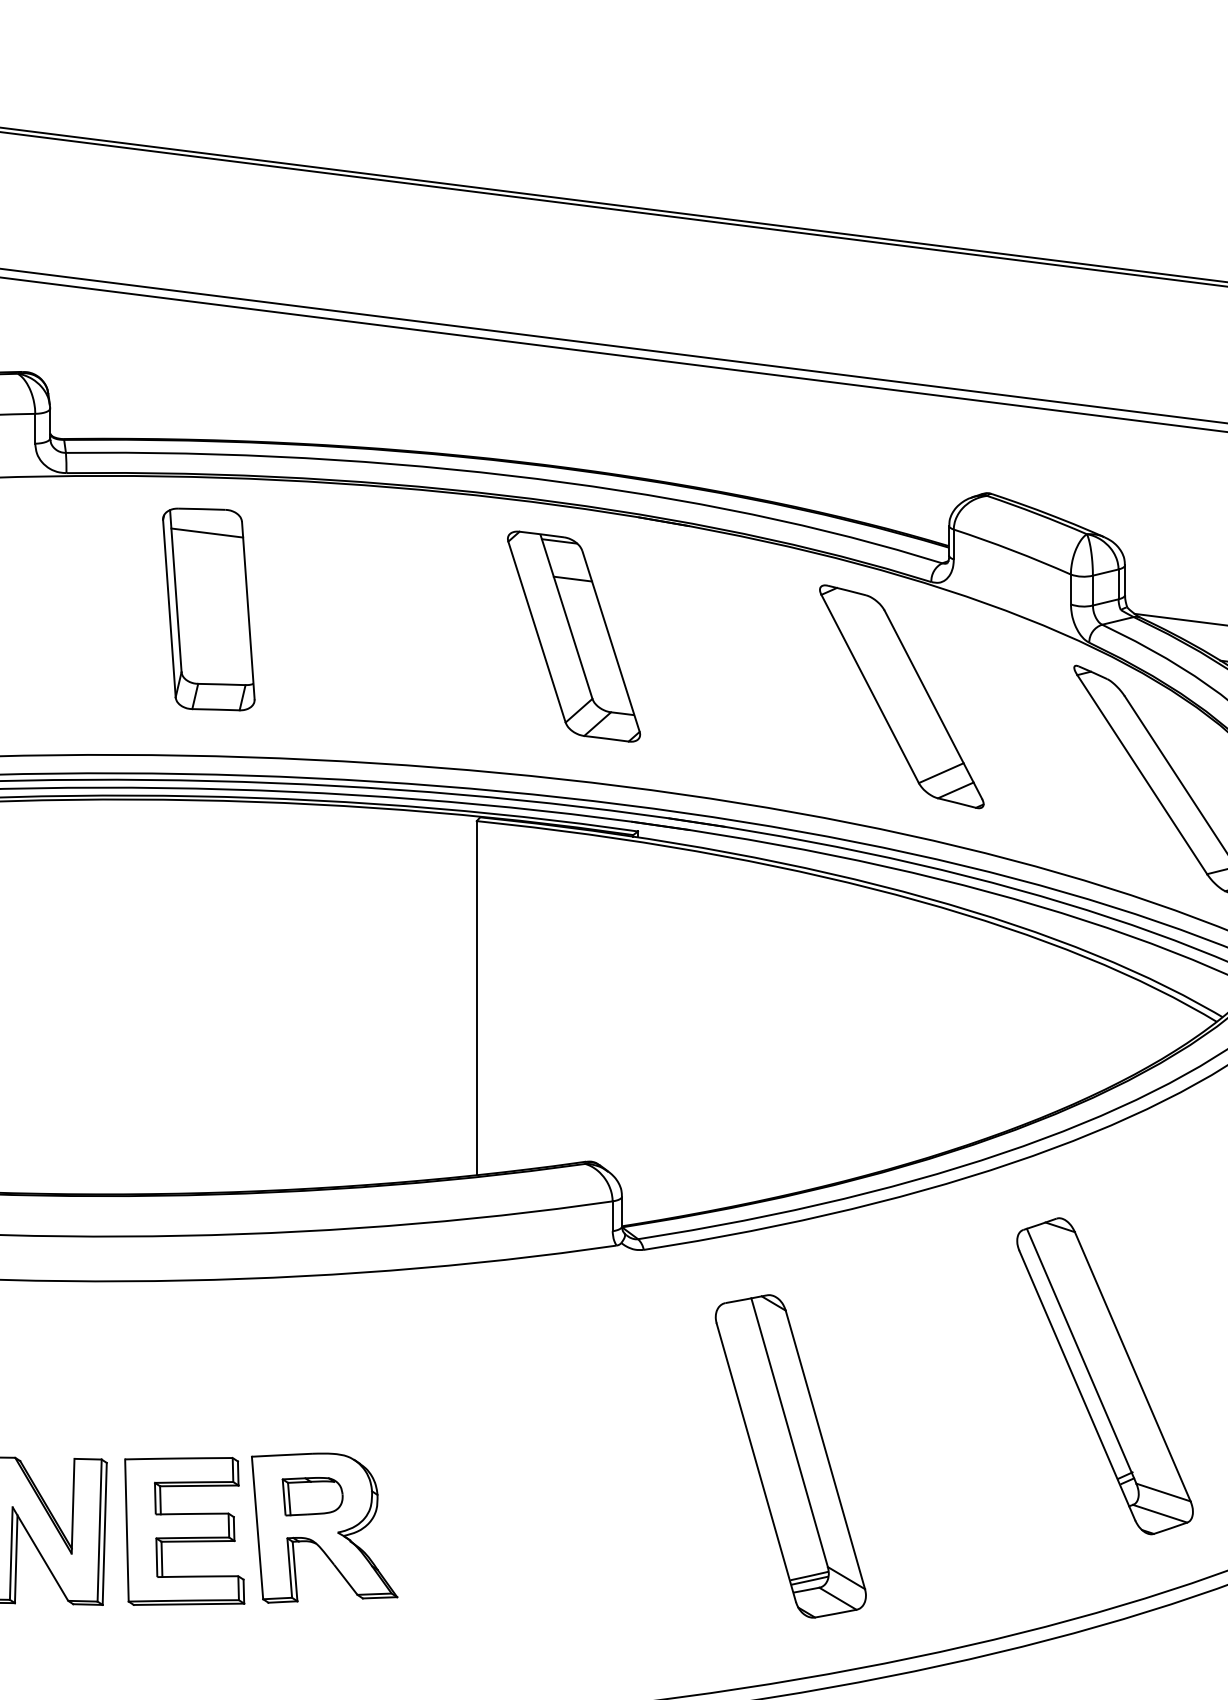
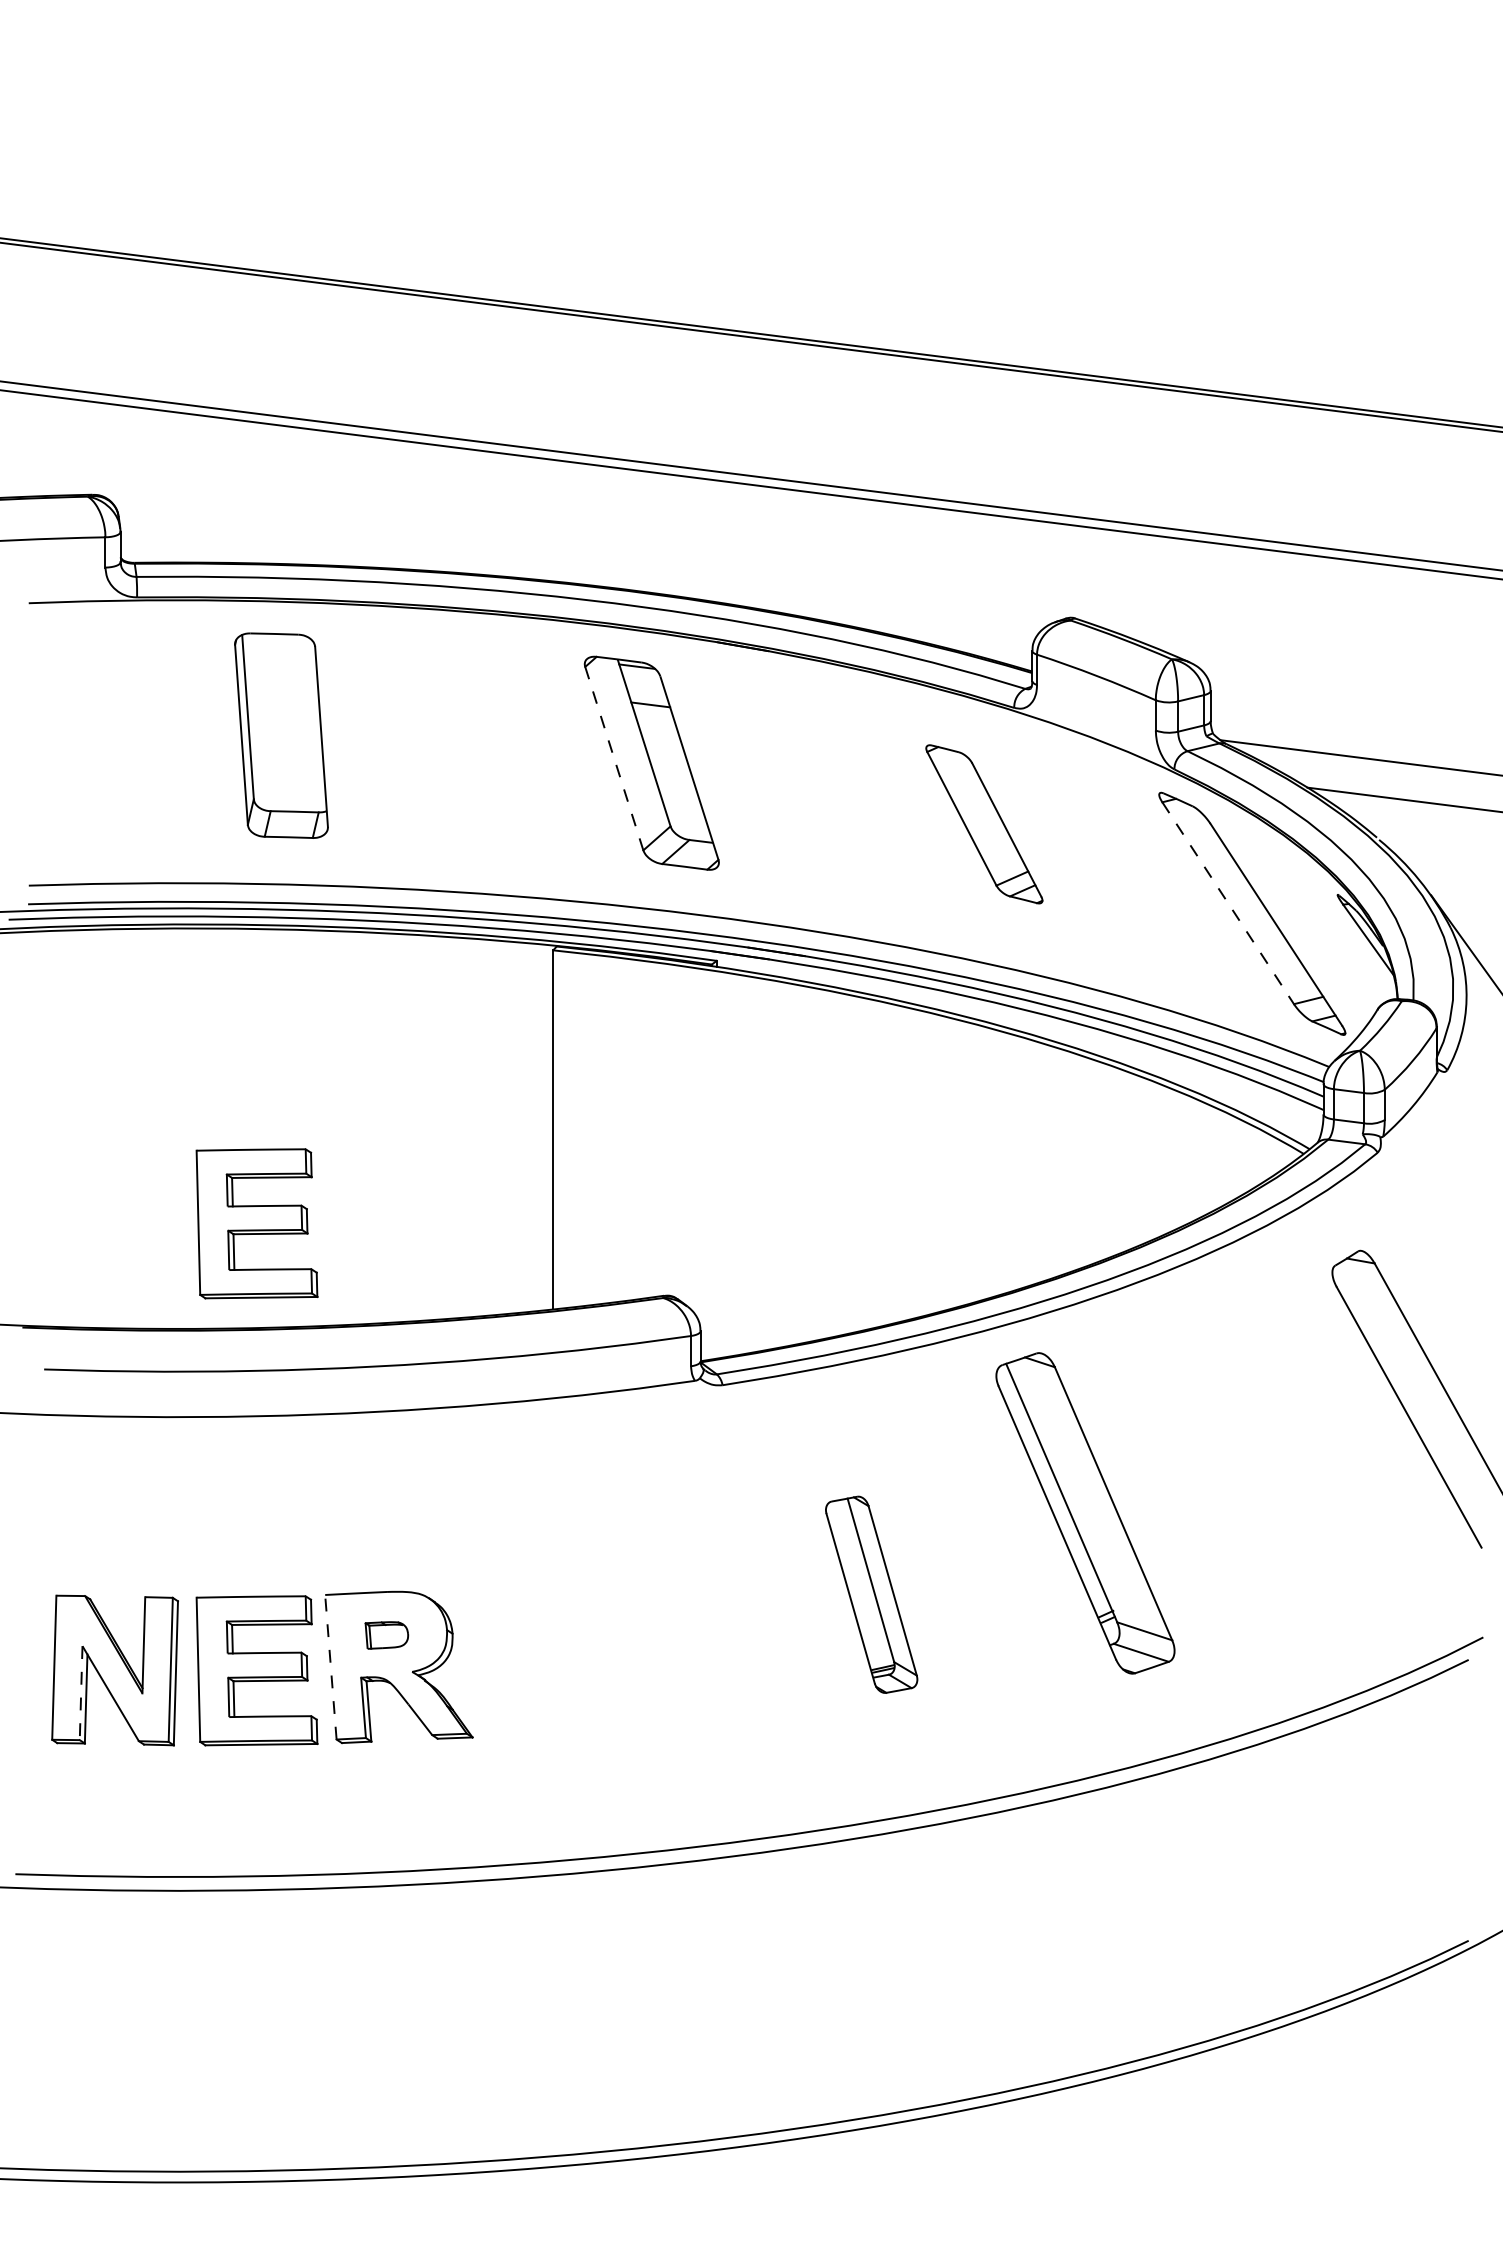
line: (206, 532) -> (279, 657), removed
line: (537, 631) -> (614, 758), solid -> dashed
part: (902, 697) -> (984, 824), size x0.7
line: (1142, 774) -> (1228, 903), solid -> dashed
part: (184, 1090) -> (256, 1223), added
part: (1105, 1376) -> (1085, 1513), moved
part: (790, 1456) -> (871, 1594), size x0.6
part: (312, 1496) -> (386, 1635), size x0.7
line: (257, 1527) -> (330, 1666), solid -> dashed
line: (11, 1553) -> (81, 1693), solid -> dashed

